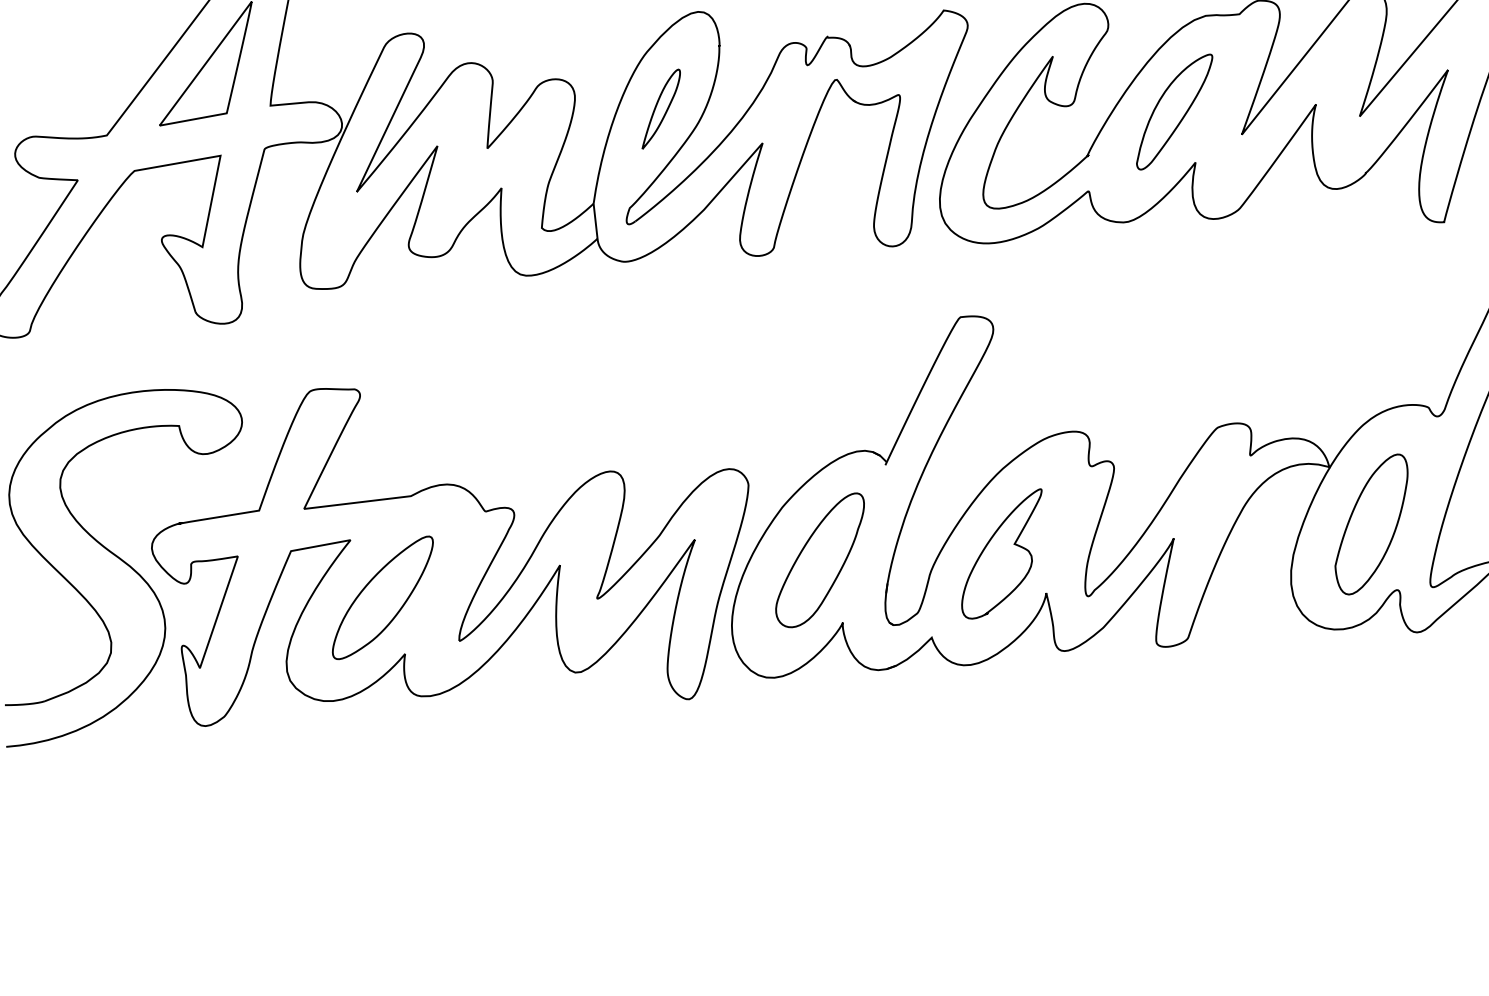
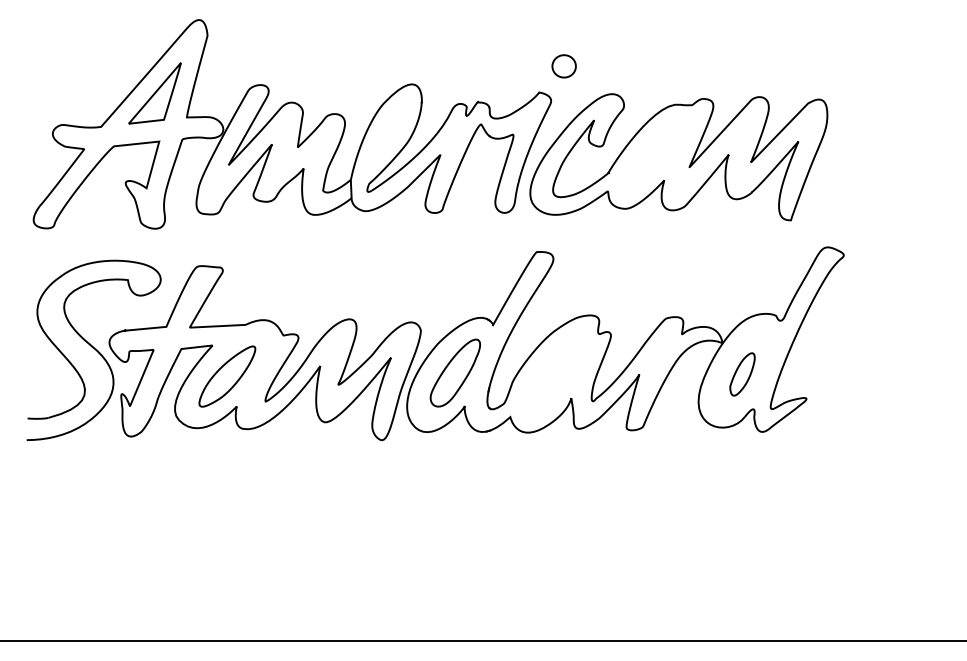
part: (661, 107) -> (389, 132), removed
part: (1175, 111) -> (655, 153), removed
part: (1371, 524) -> (742, 374), size x0.6
part: (1001, 554) -> (549, 376), removed

